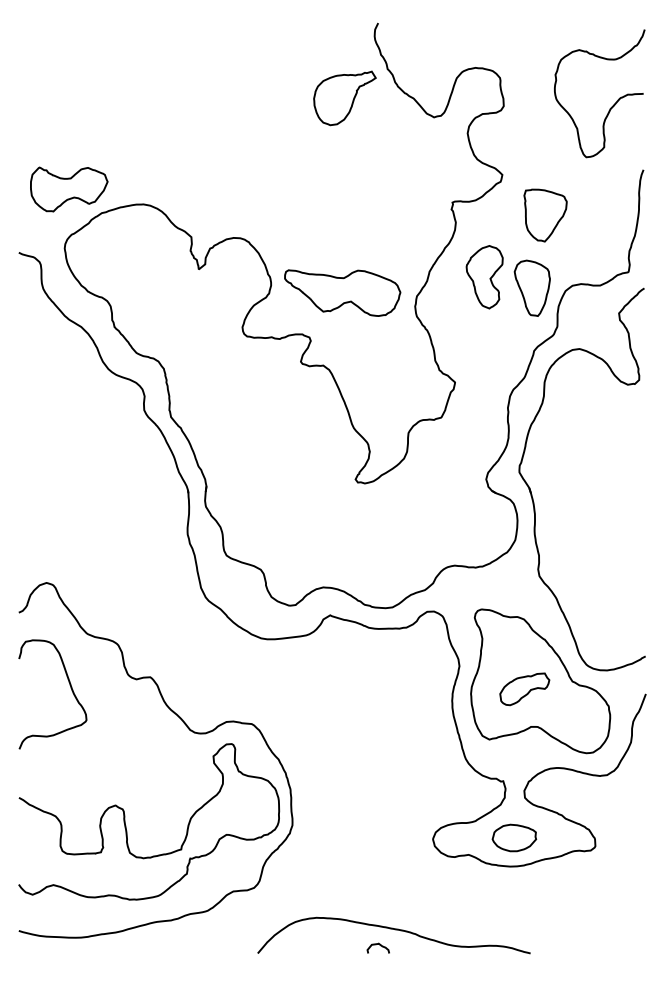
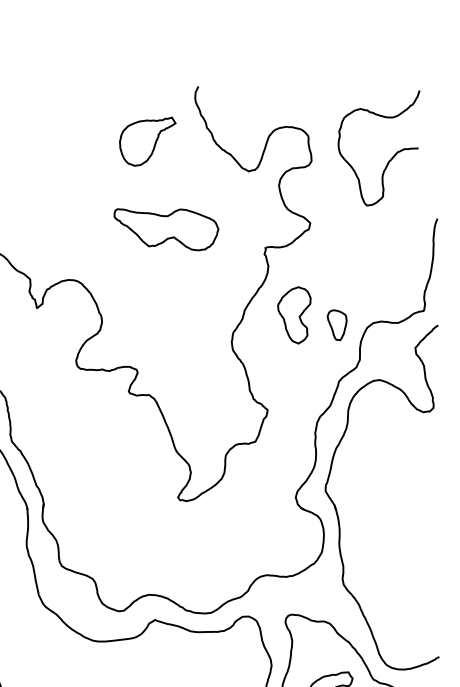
part: (344, 98) -> (147, 141), moved
curve: (612, 105) -> (390, 158), moved
part: (545, 215) -> (349, 259), removed
part: (531, 287) -> (336, 324), size x0.6
part: (342, 292) -> (166, 229), moved

